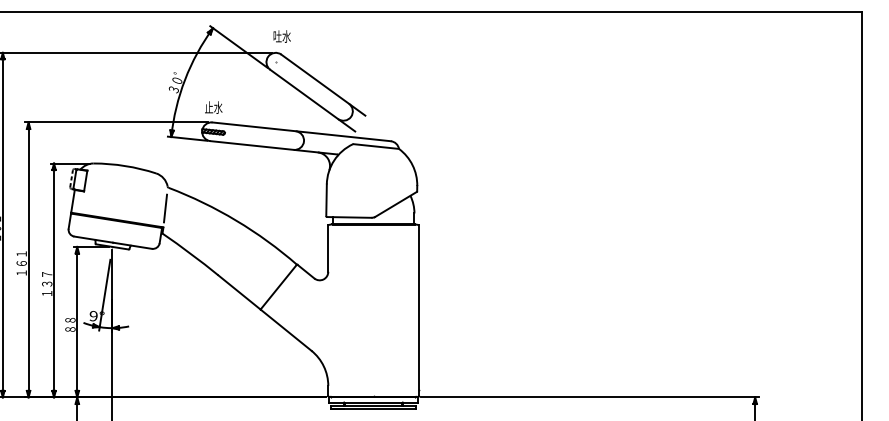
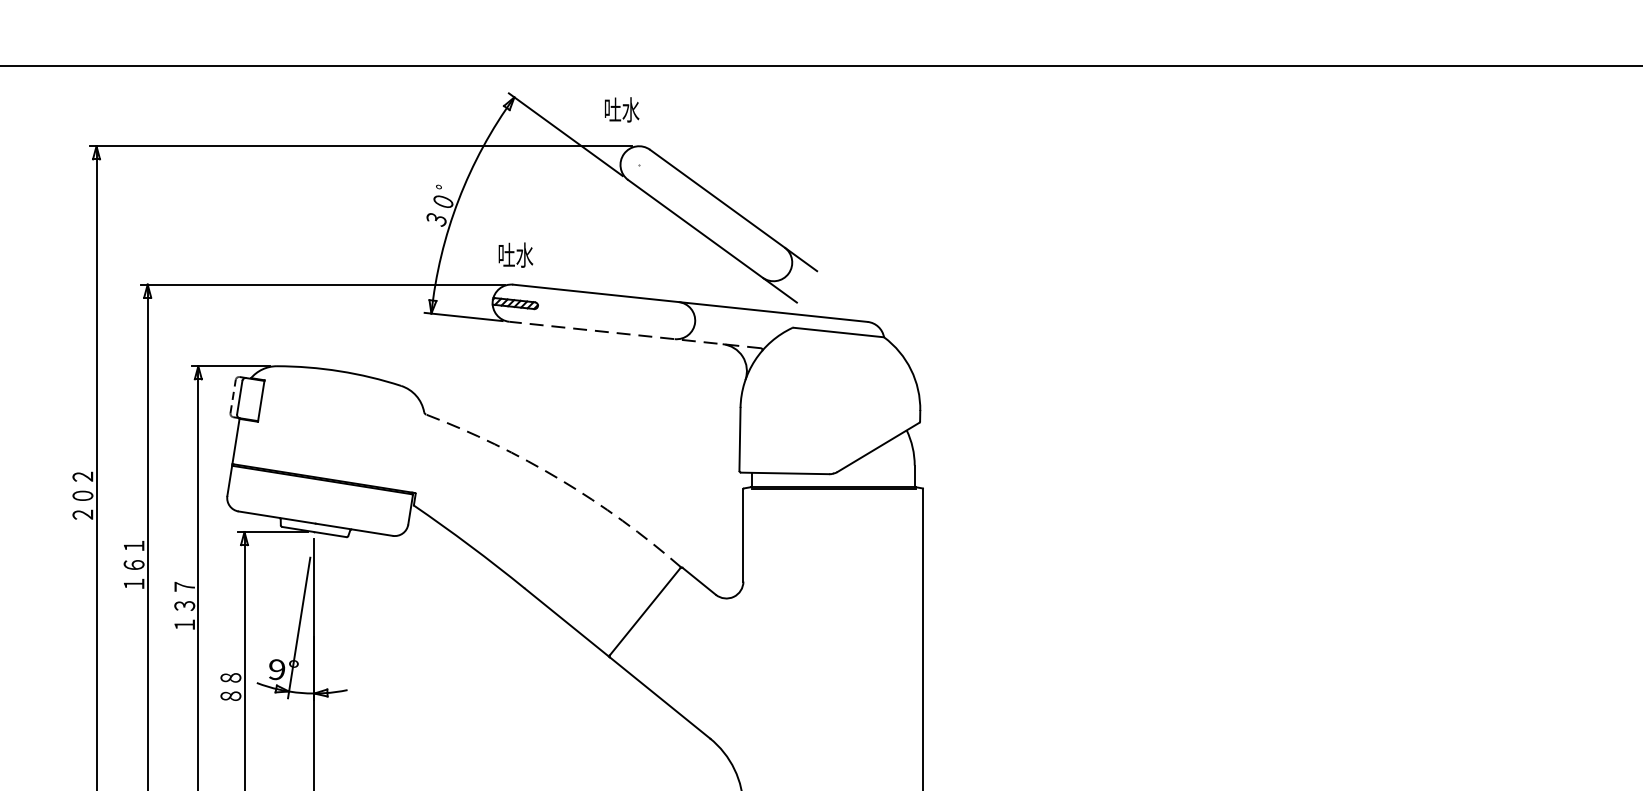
text: (281, 36) -> (620, 109), moved
text: (208, 107) -> (505, 254), 止水 -> 吐水
line: (273, 147) -> (634, 334), solid -> dashed
line: (165, 208) -> (419, 455), removed
arc: (236, 220) -> (560, 479), solid -> dashed

